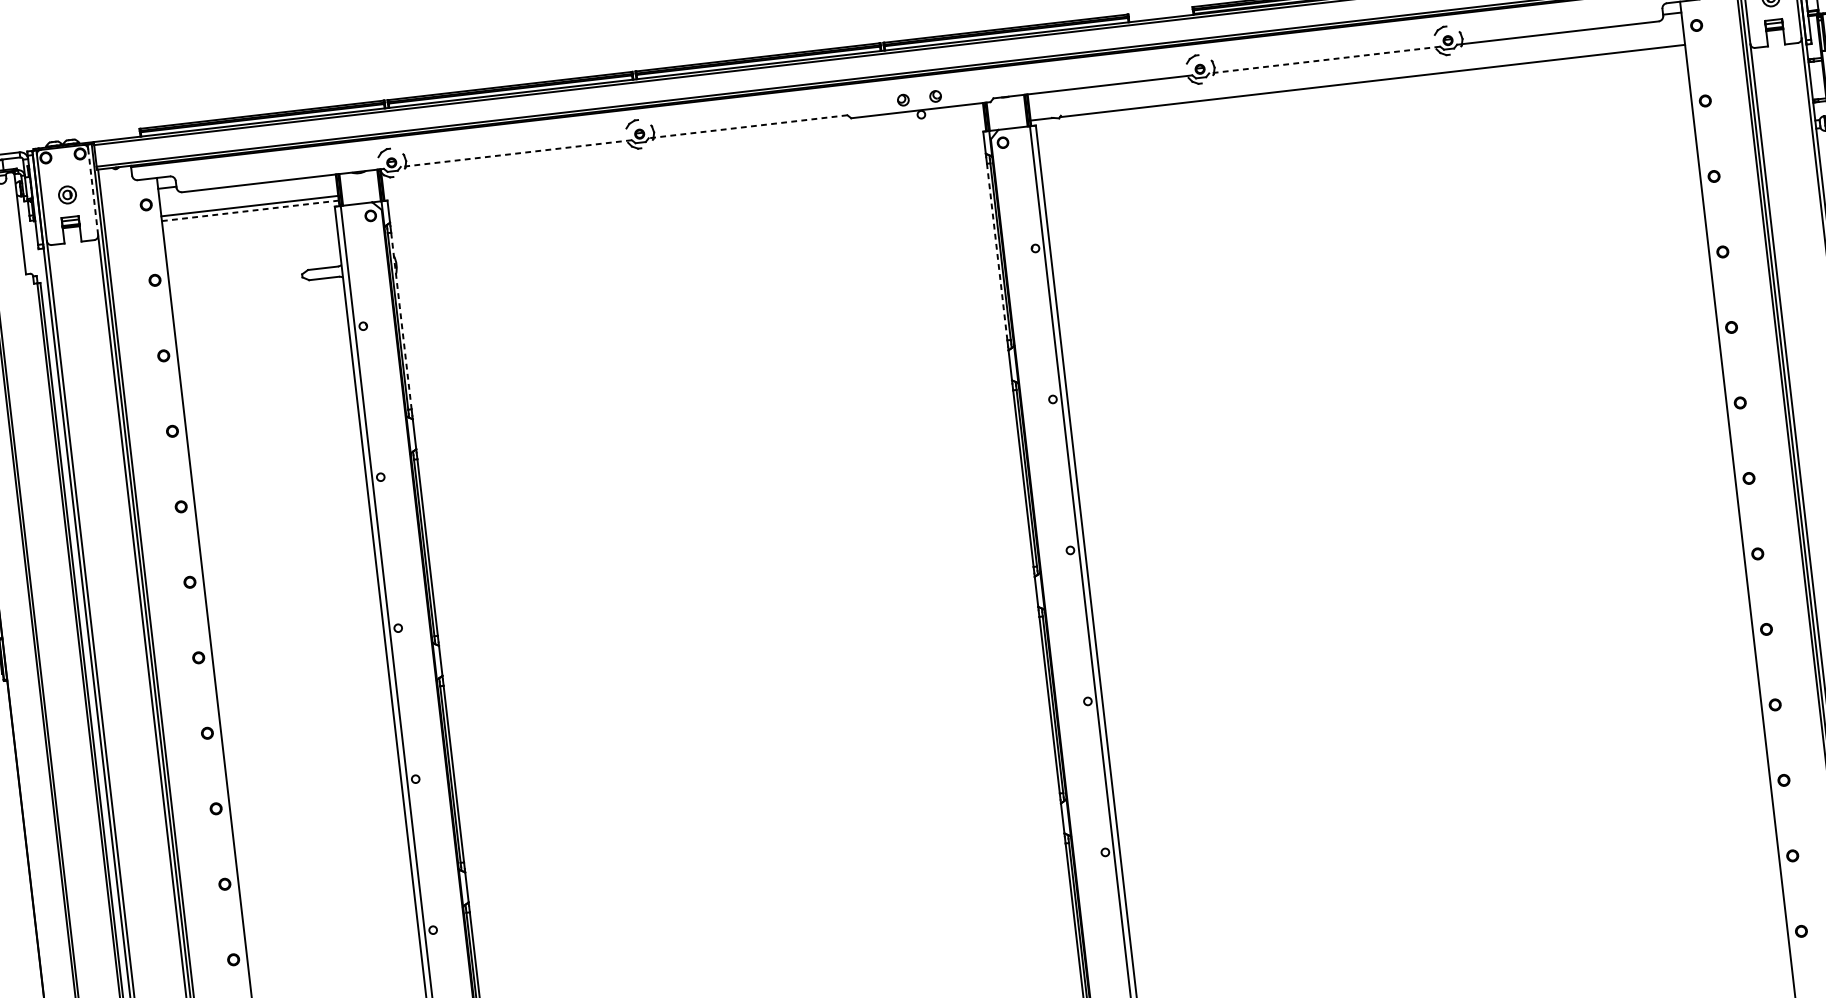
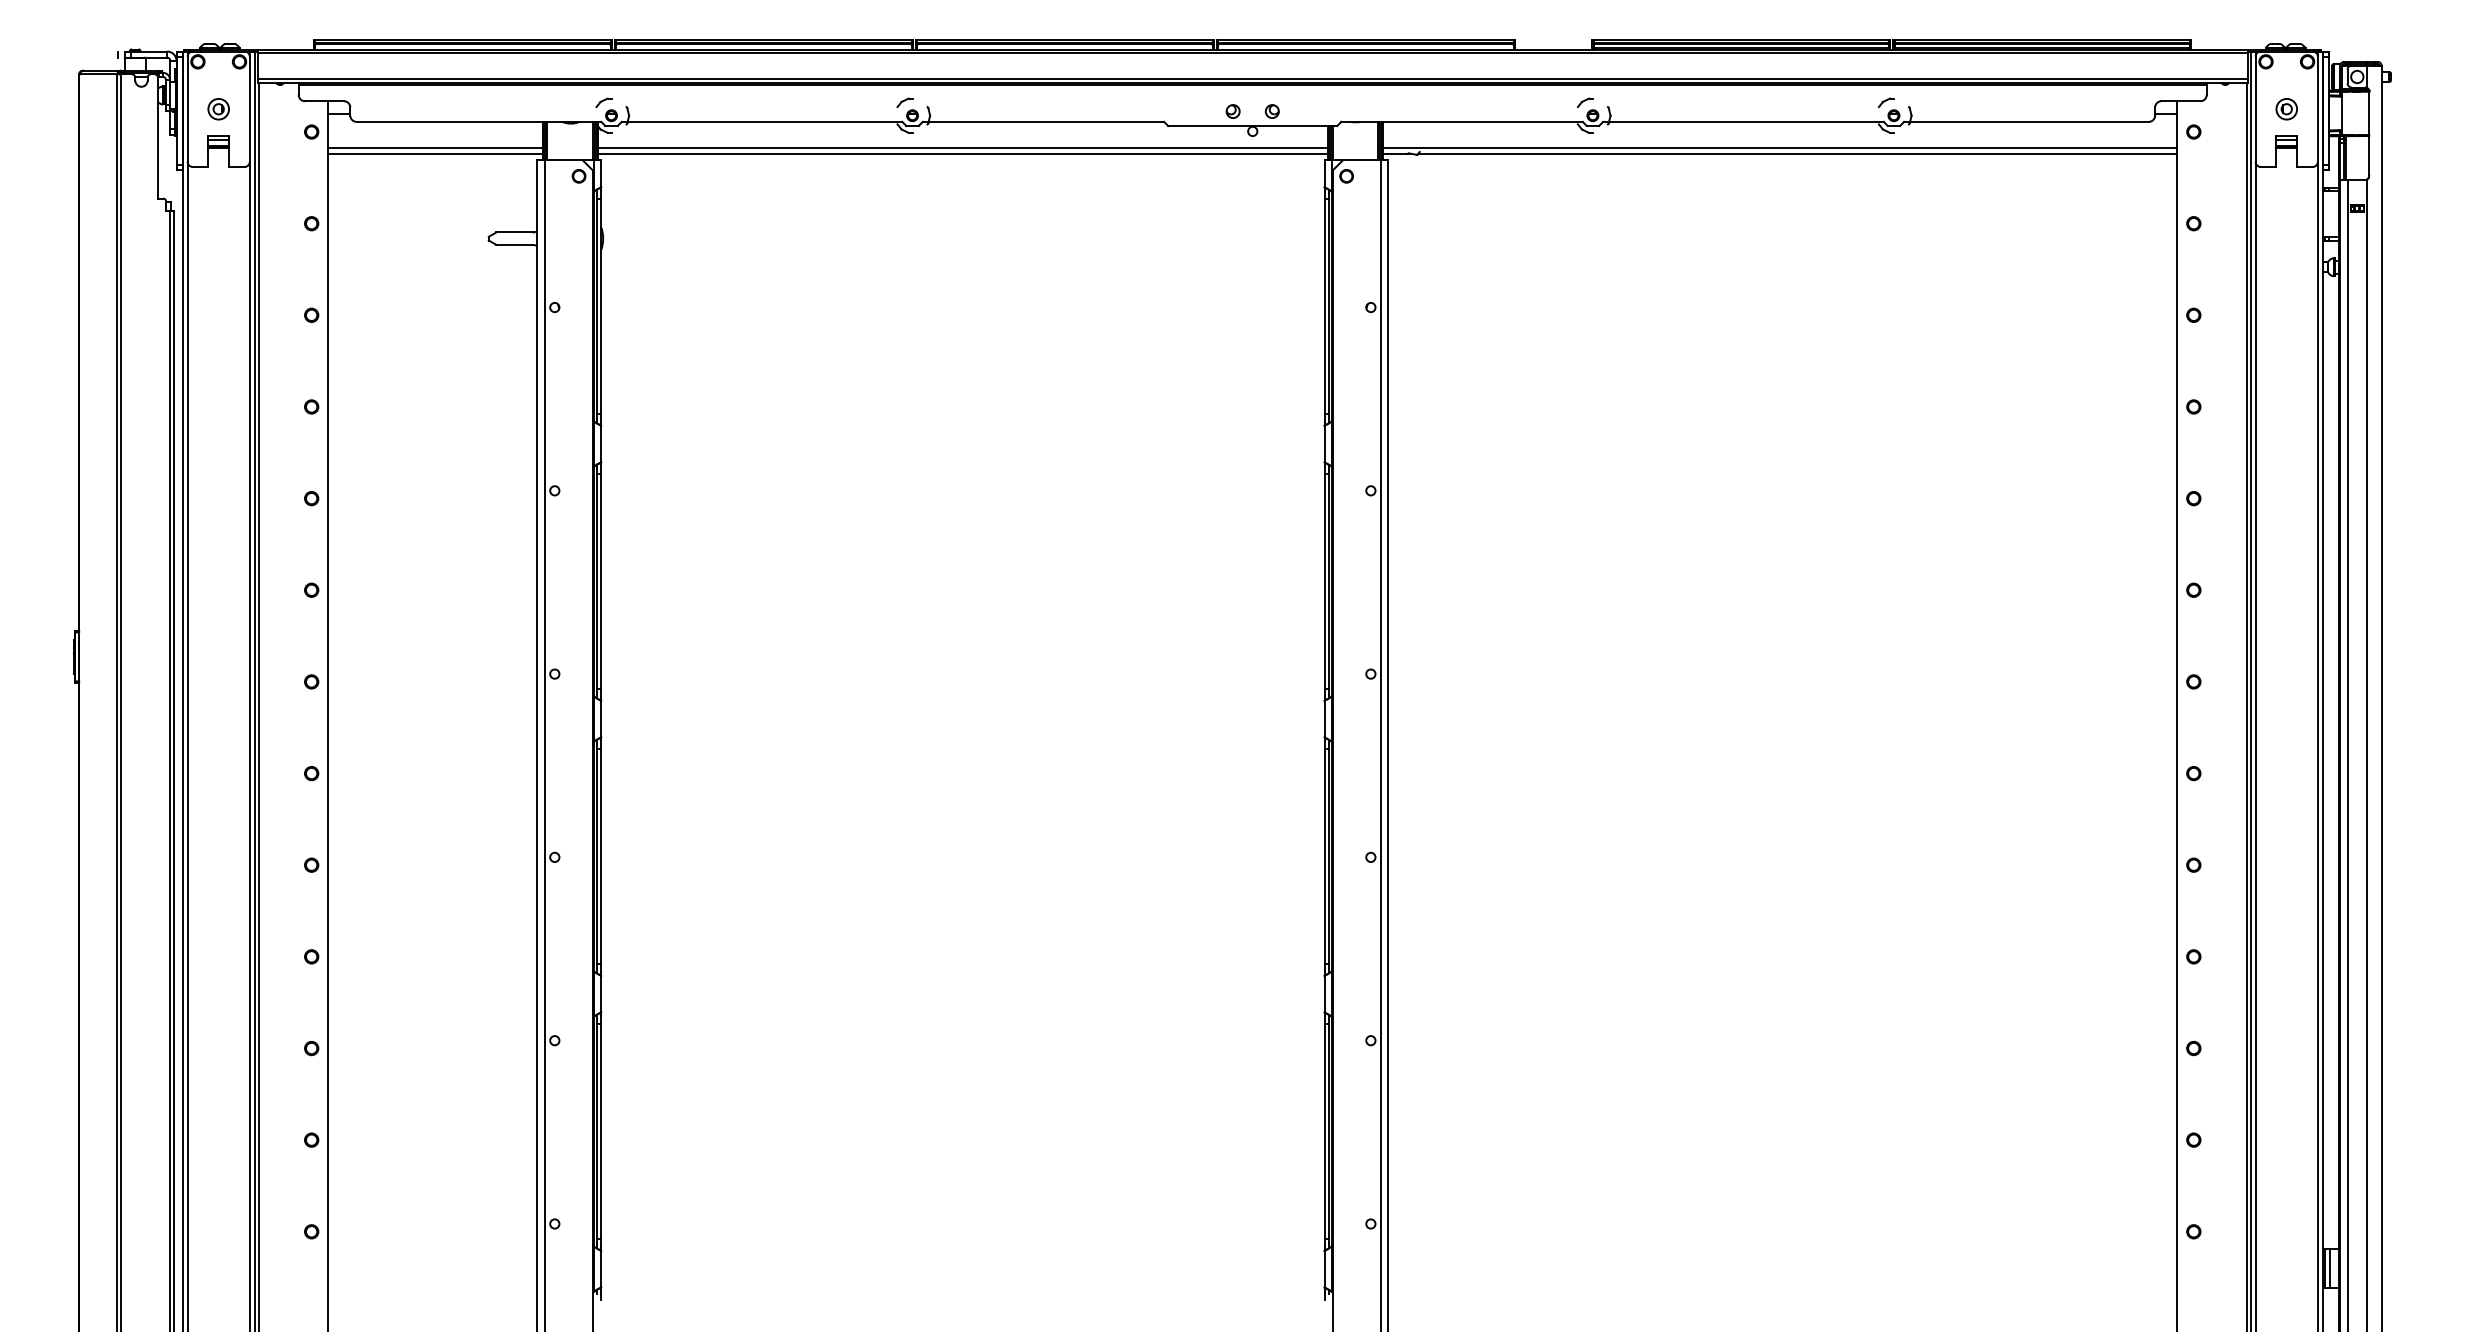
line: (1323, 59) -> (1742, 121), dashed -> solid
line: (1356, 77) -> (1779, 147), added
line: (748, 126) -> (1043, 121), dashed -> solid
line: (515, 153) -> (761, 121), dashed -> solid
line: (683, 155) -> (962, 147), added
line: (684, 160) -> (962, 153), added
line: (92, 192) -> (249, 109), dashed -> solid
line: (251, 210) -> (436, 153), dashed -> solid
line: (997, 252) -> (1324, 306), dashed -> solid
line: (401, 321) -> (601, 307), dashed -> solid

